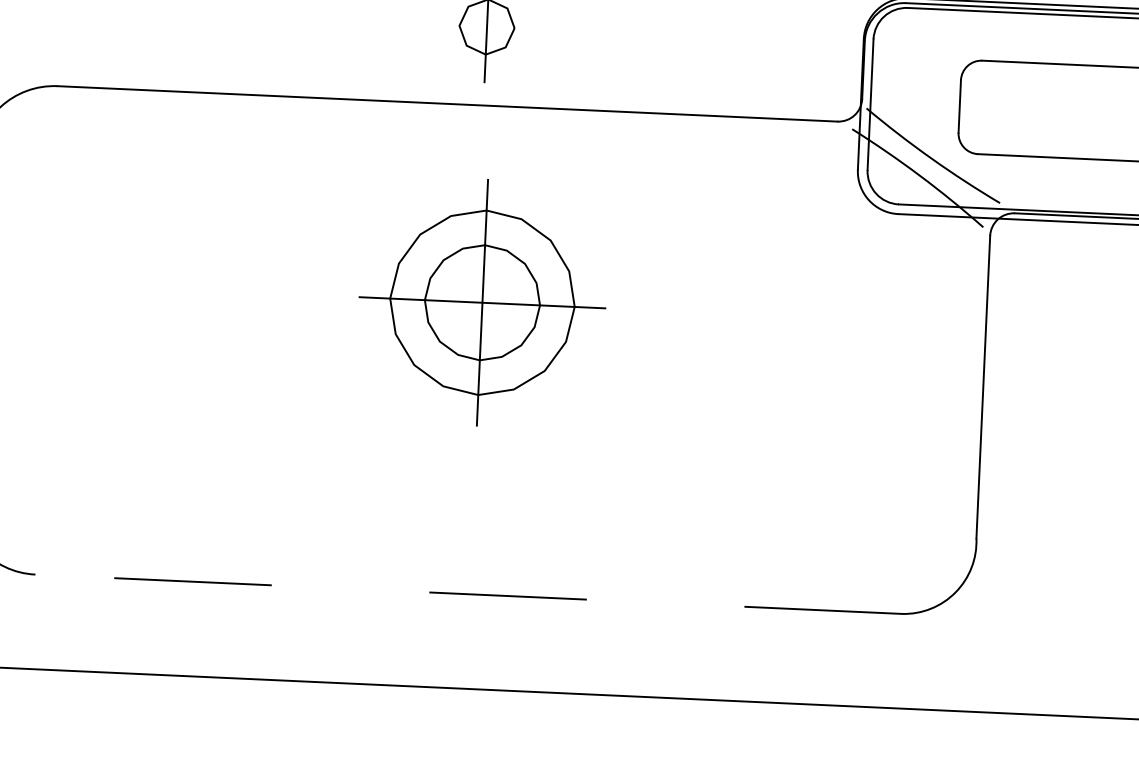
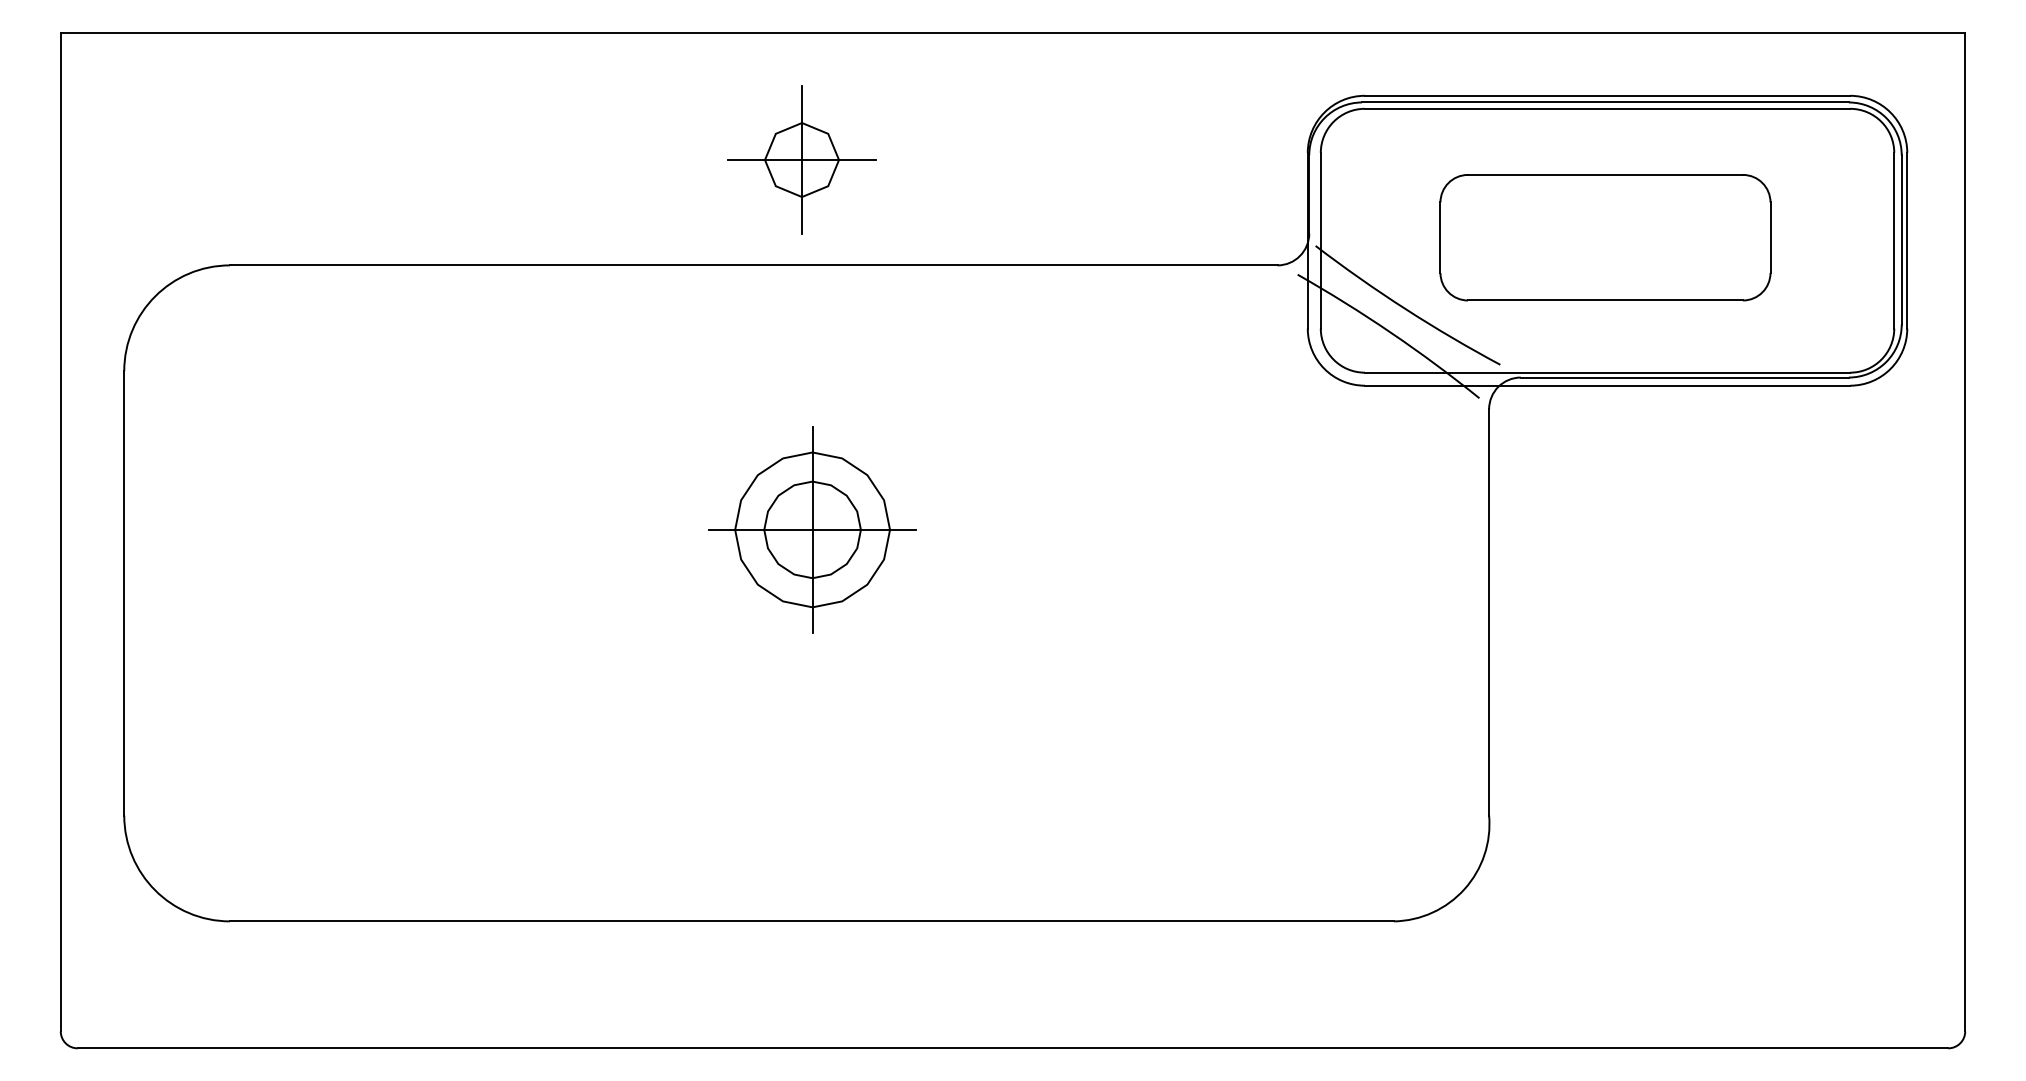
line: (486, 27) -> (801, 160), added
part: (482, 302) -> (812, 529), size x0.62
line: (468, 594) -> (811, 921), dashed -> solid

